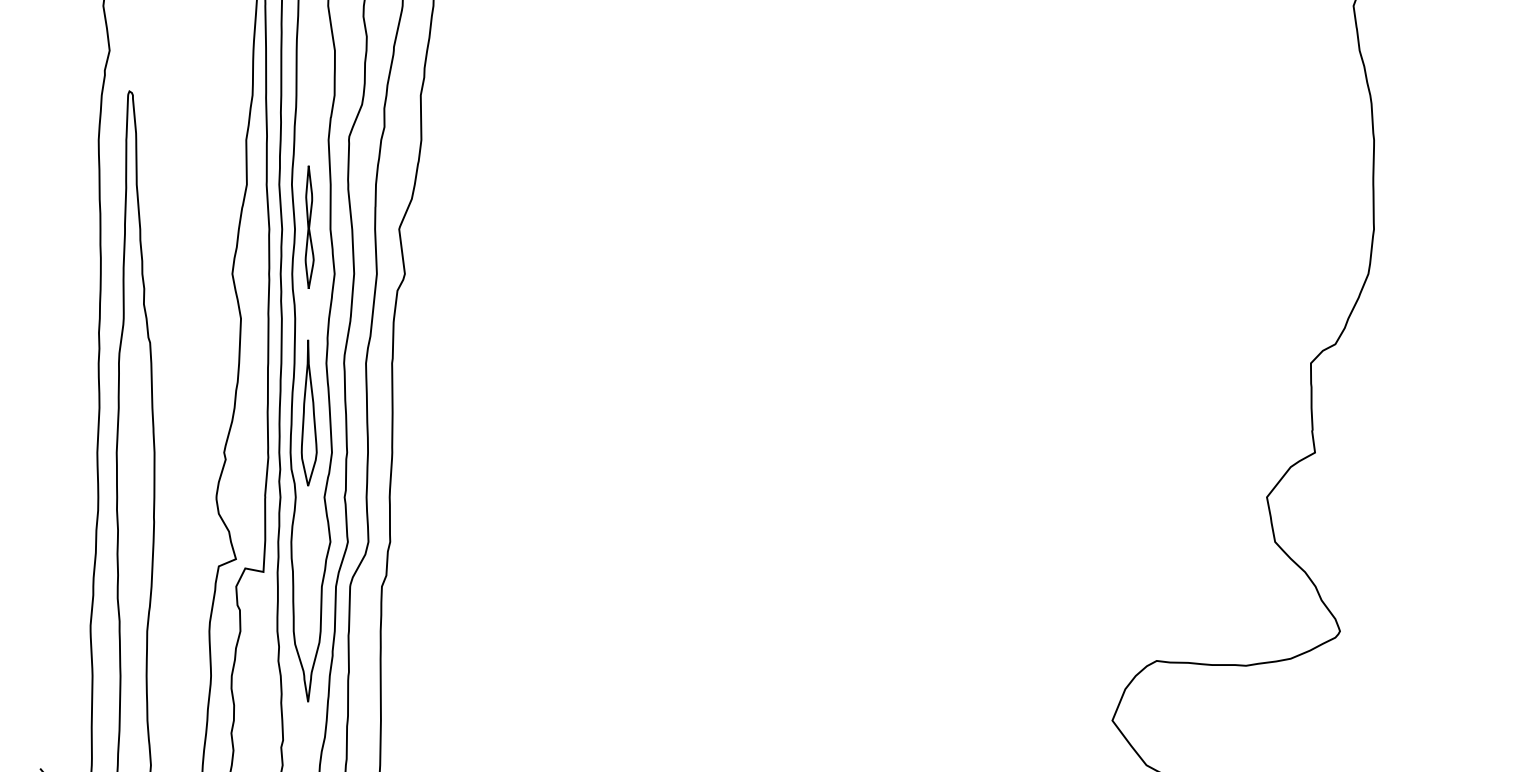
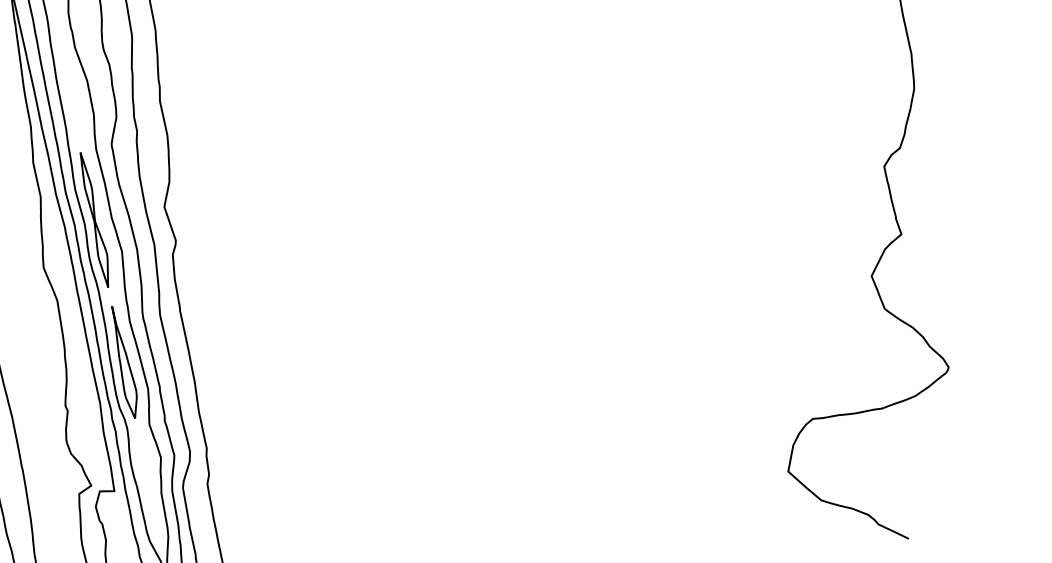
part: (309, 227) -> (95, 220), size x1.43

